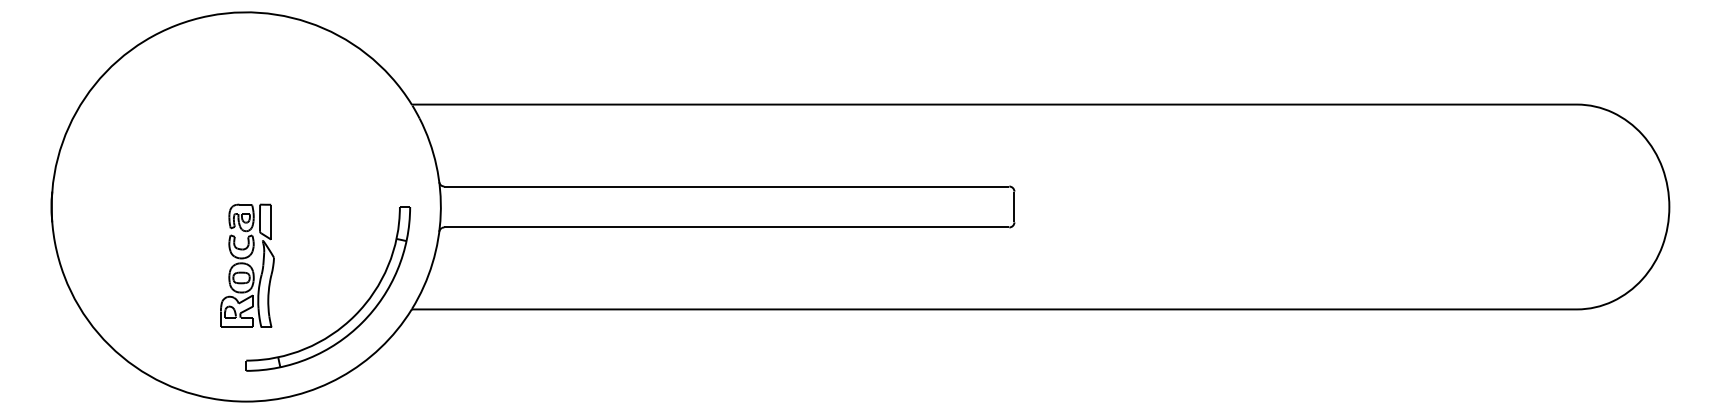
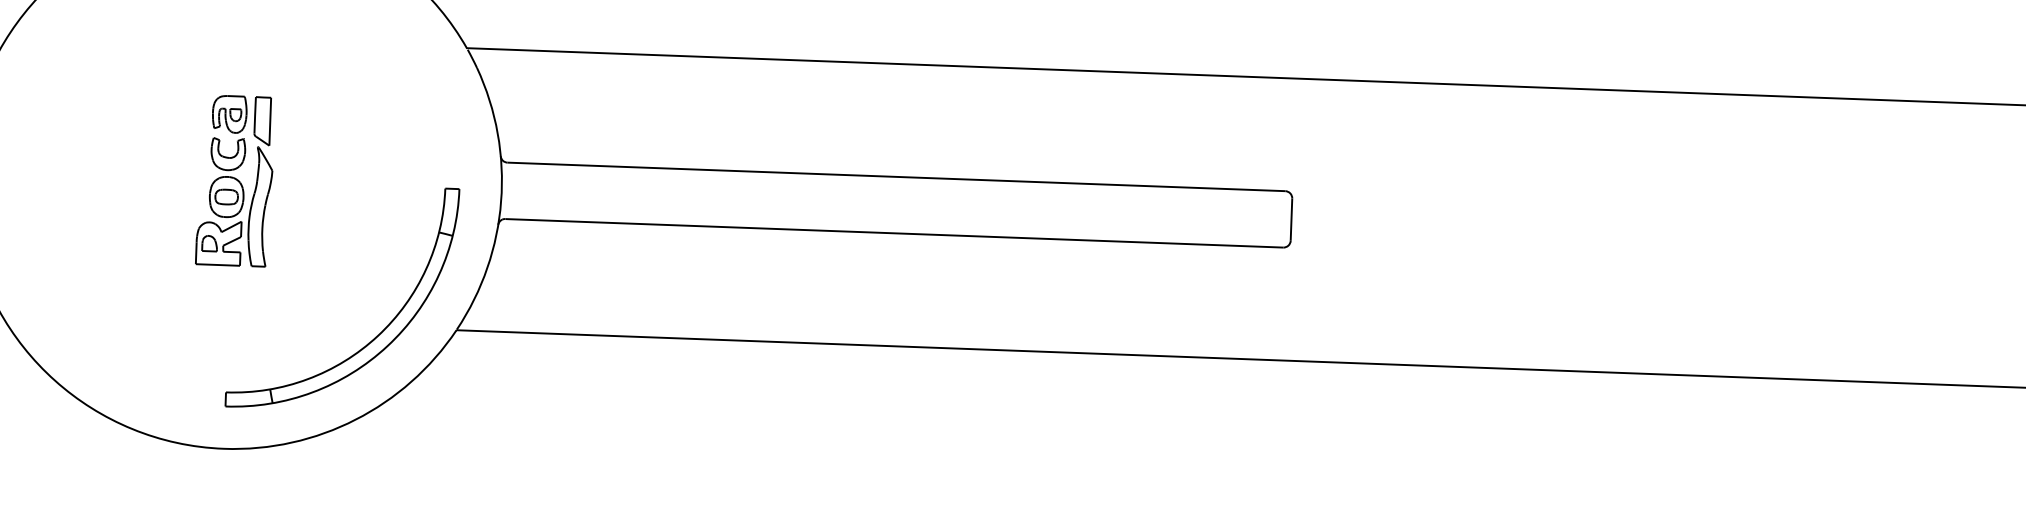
part: (247, 265) -> (235, 180), moved

